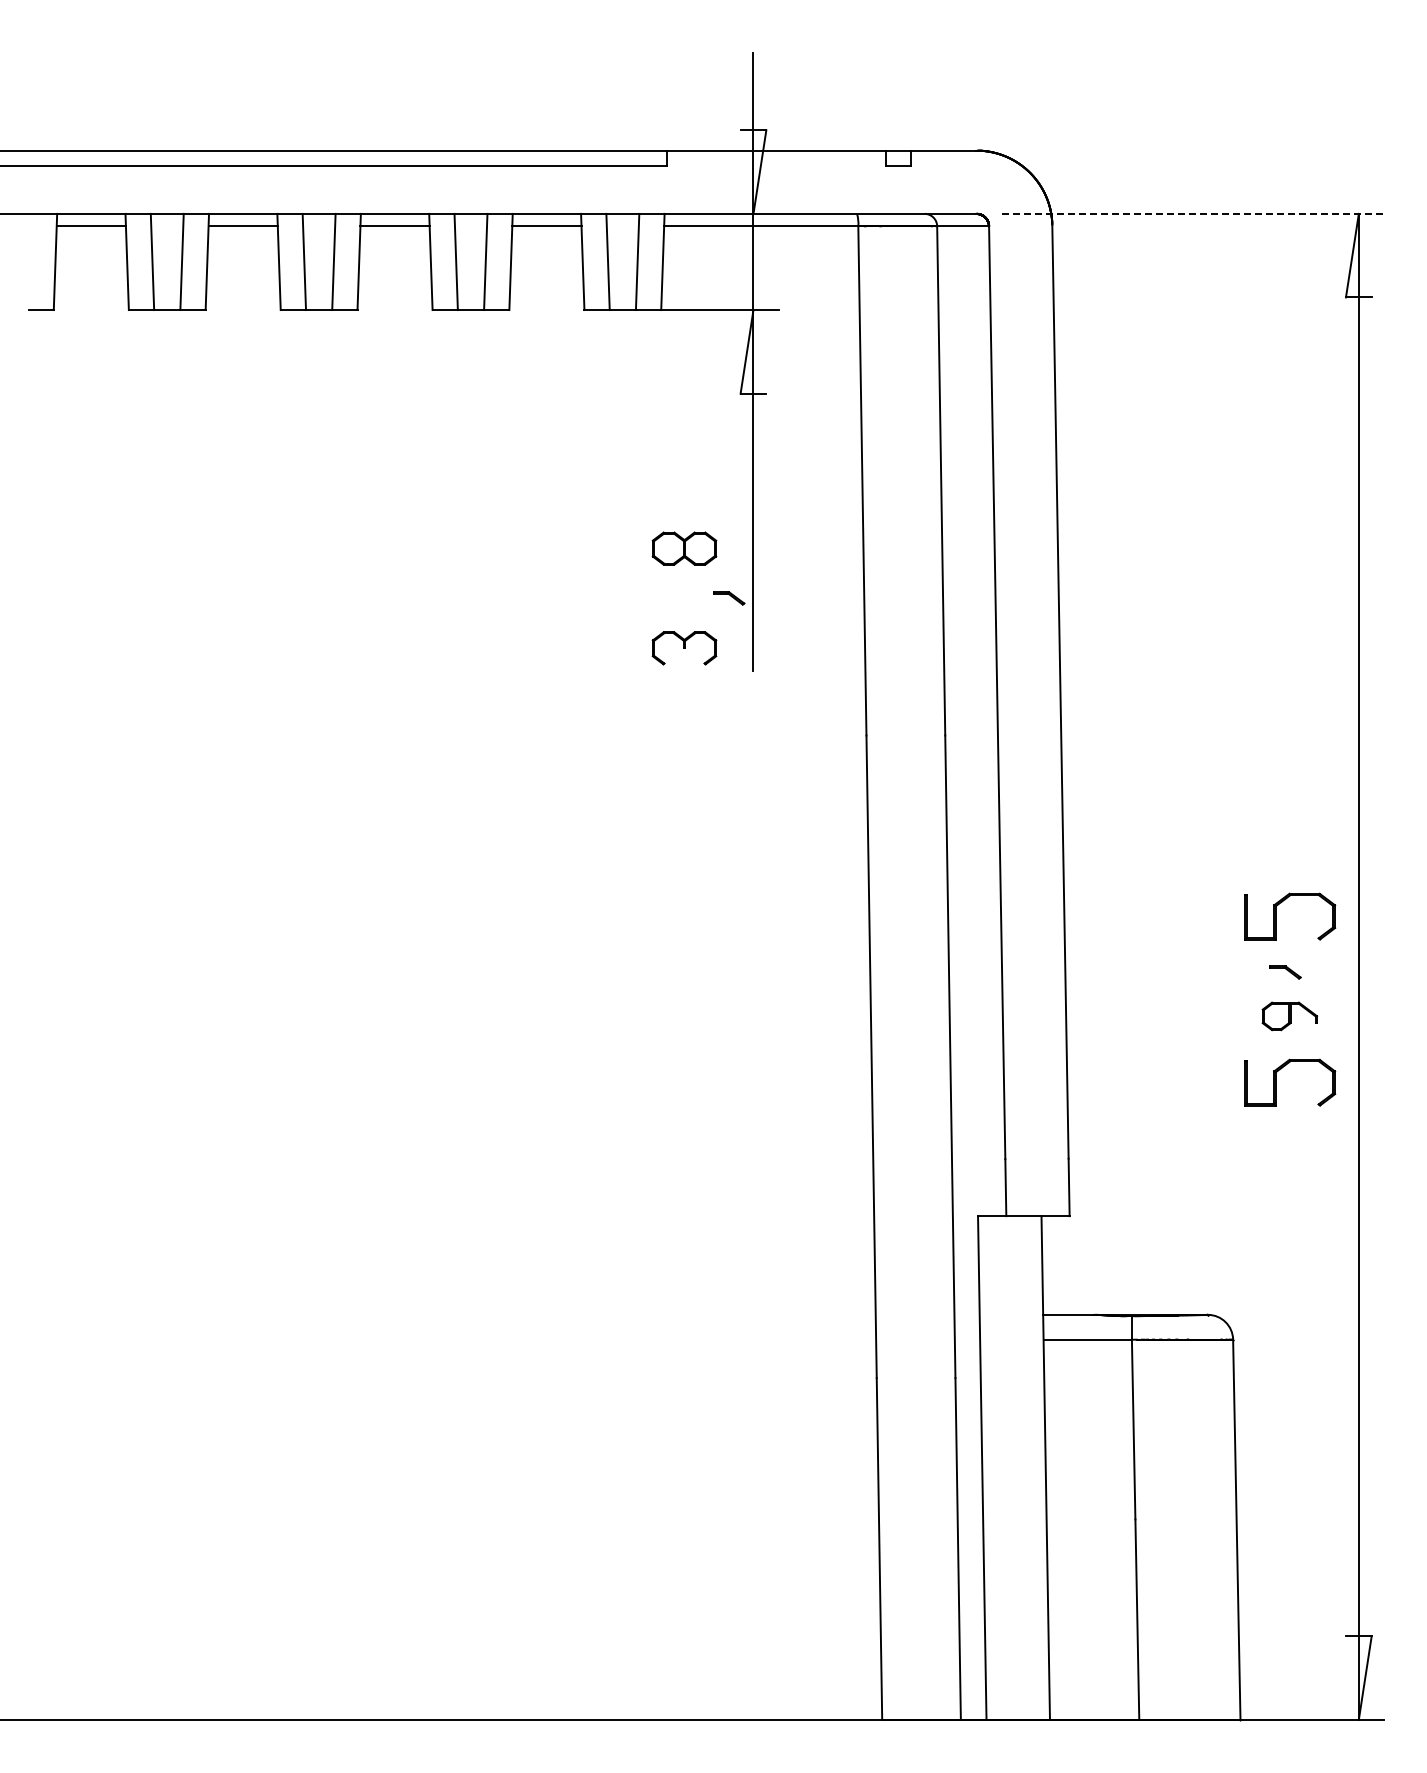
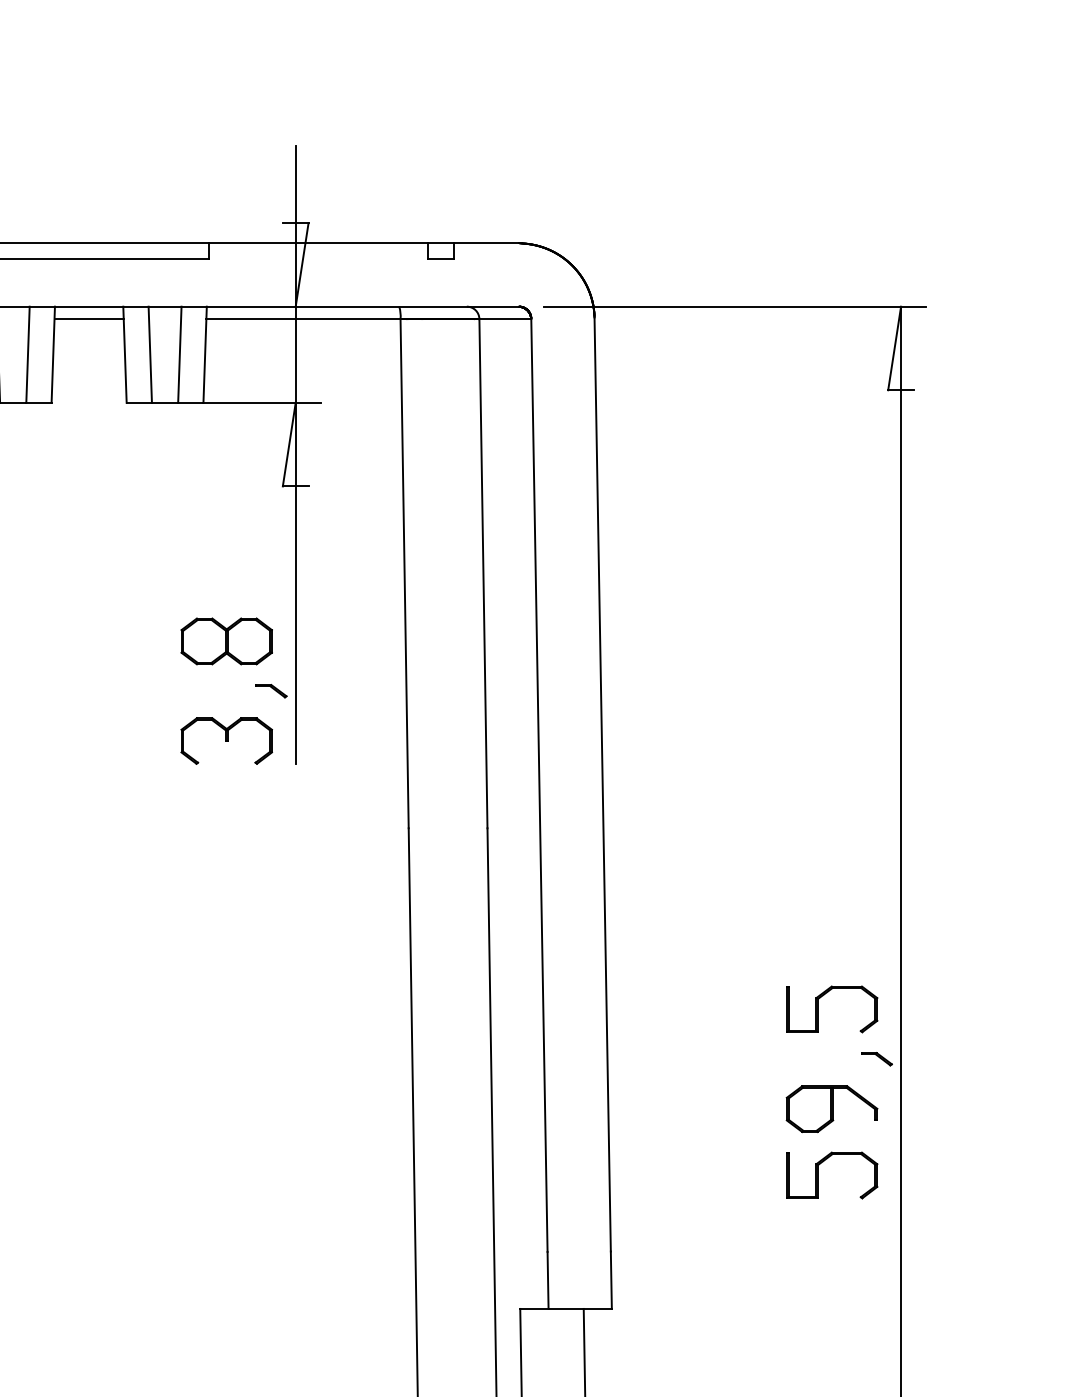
line: (1193, 213) -> (735, 306), dashed -> solid
part: (684, 548) -> (226, 641), size x1.43
part: (684, 648) -> (226, 741), size x1.43
part: (1285, 972) -> (876, 1059), moved
part: (1289, 1016) -> (831, 1109), size x1.67

